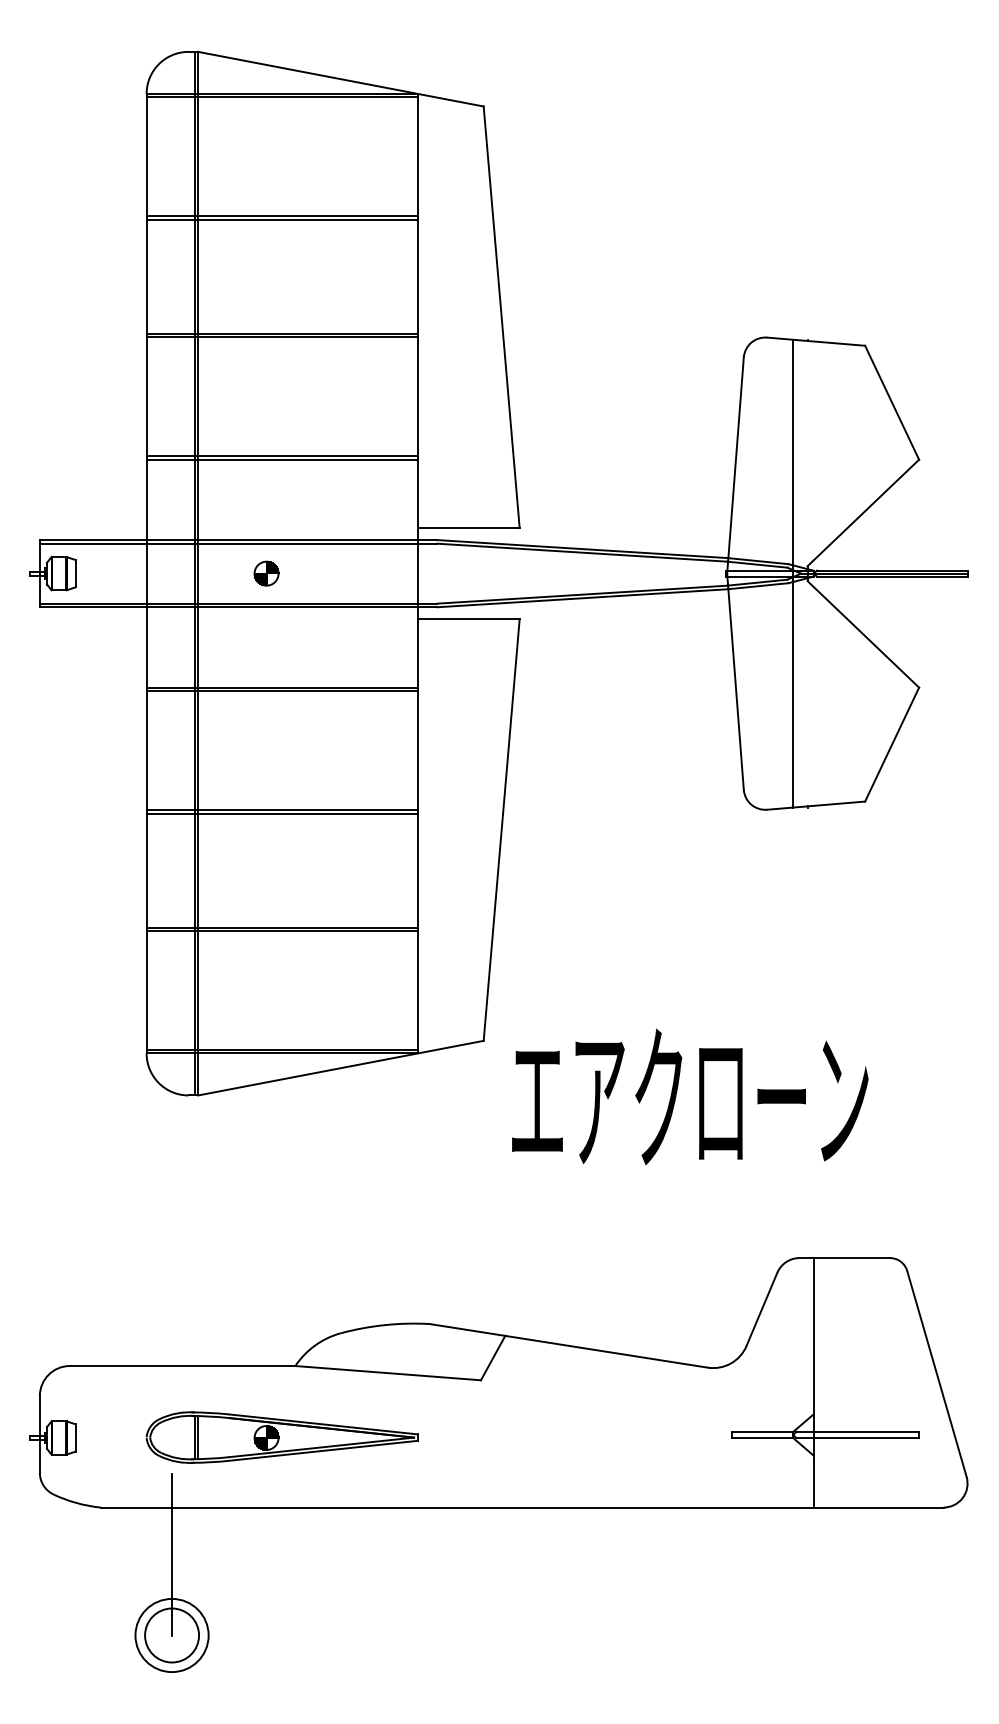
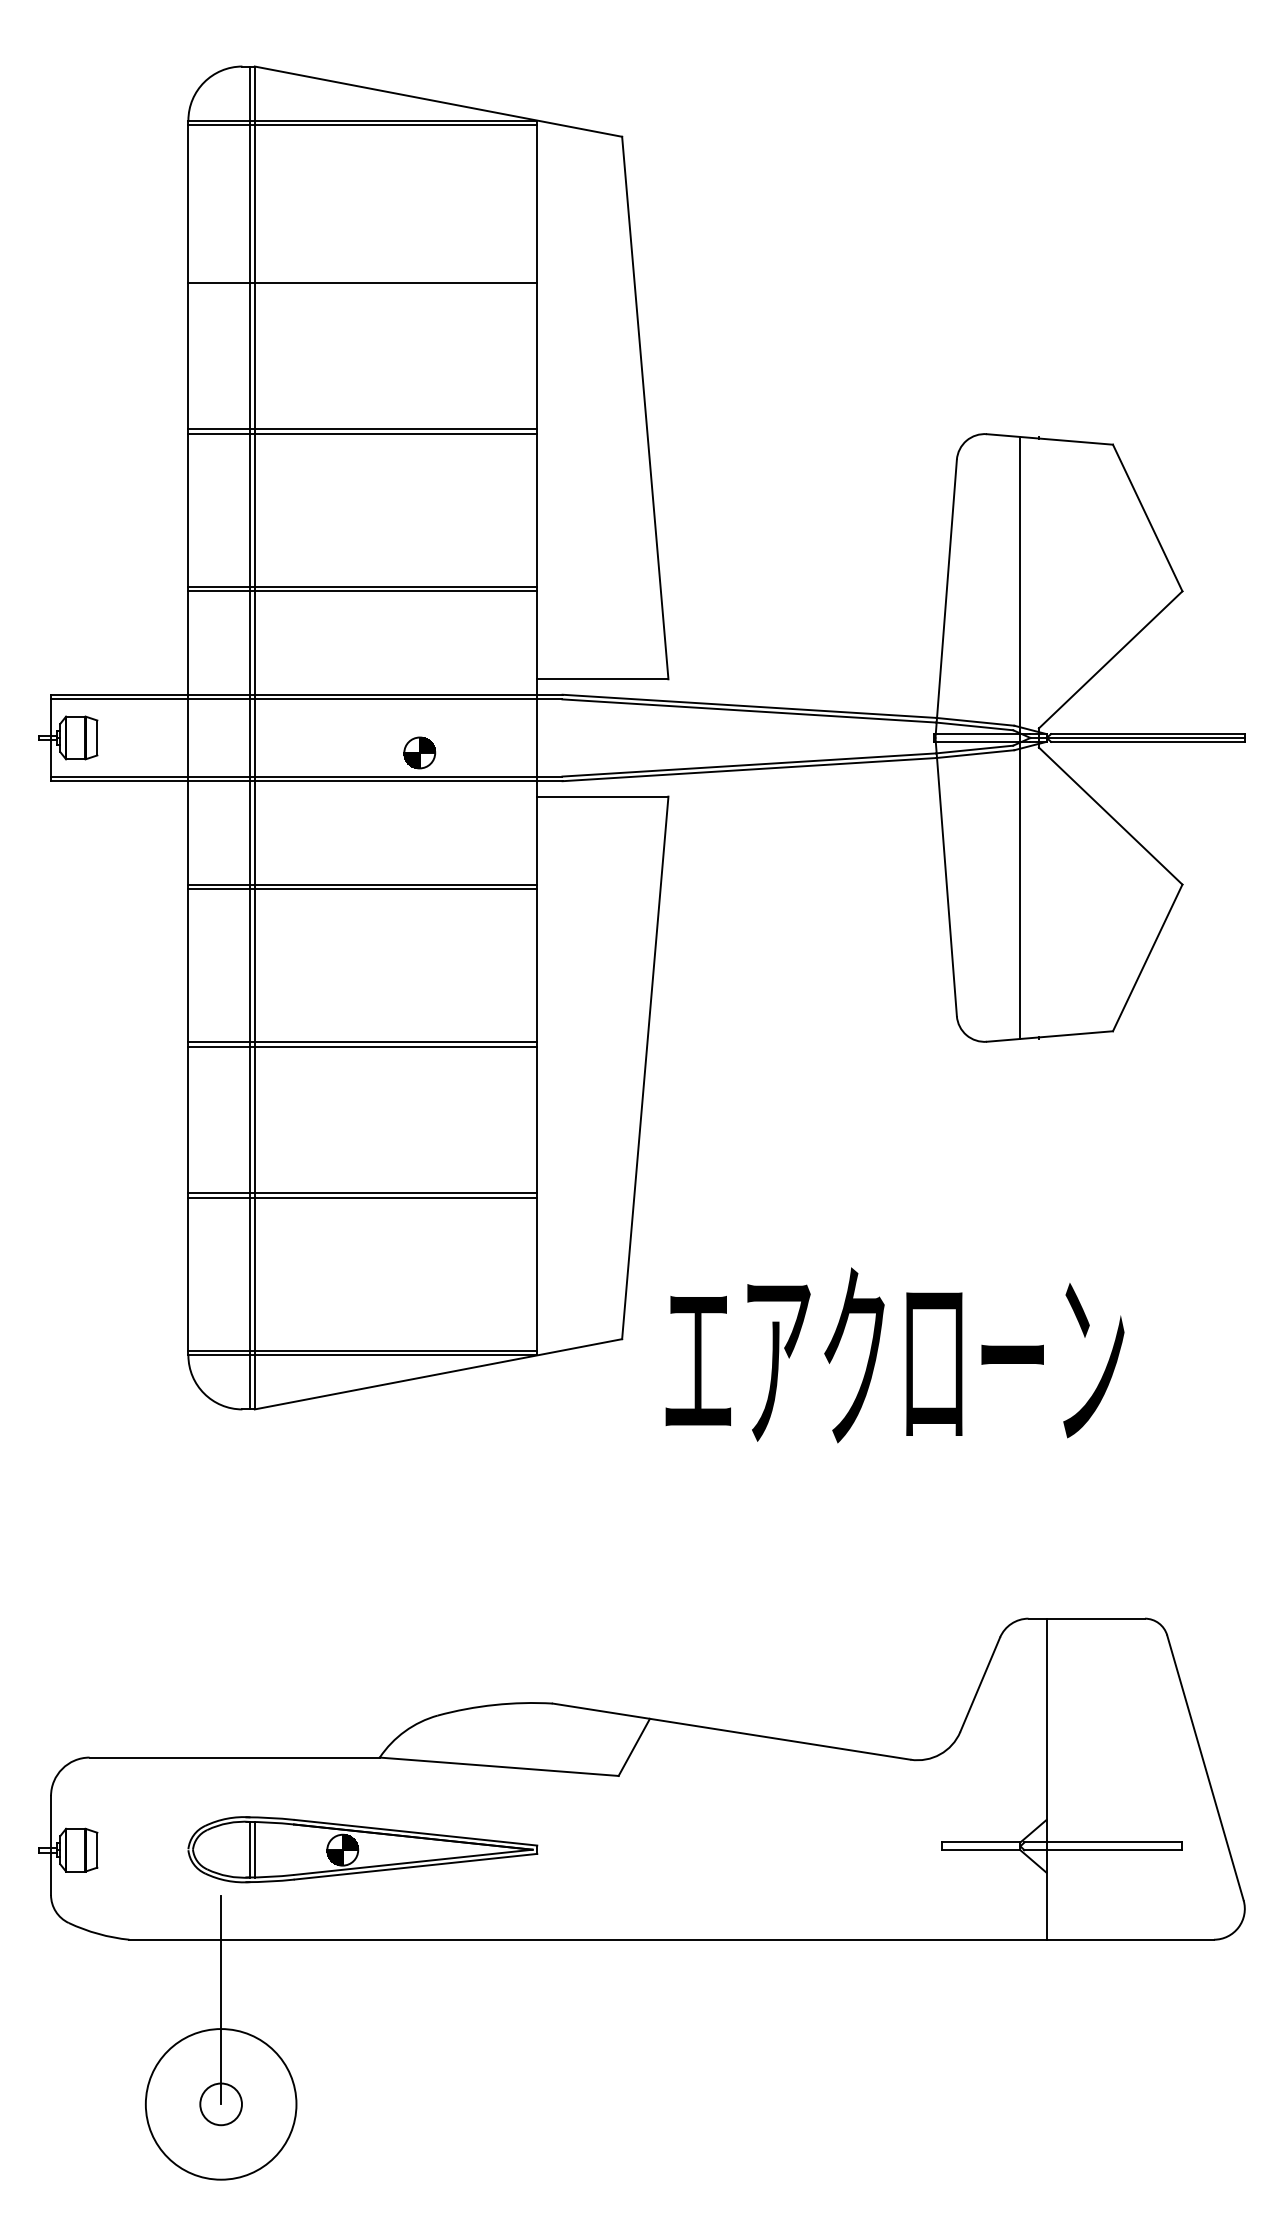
line: (281, 216) -> (362, 278), removed
part: (266, 573) -> (419, 752), moved
text: (689, 1097) -> (894, 1355), moved
circle: (171, 1635) -> (220, 2104), size x0.6
circle: (172, 1635) -> (221, 2104), size x1.6

